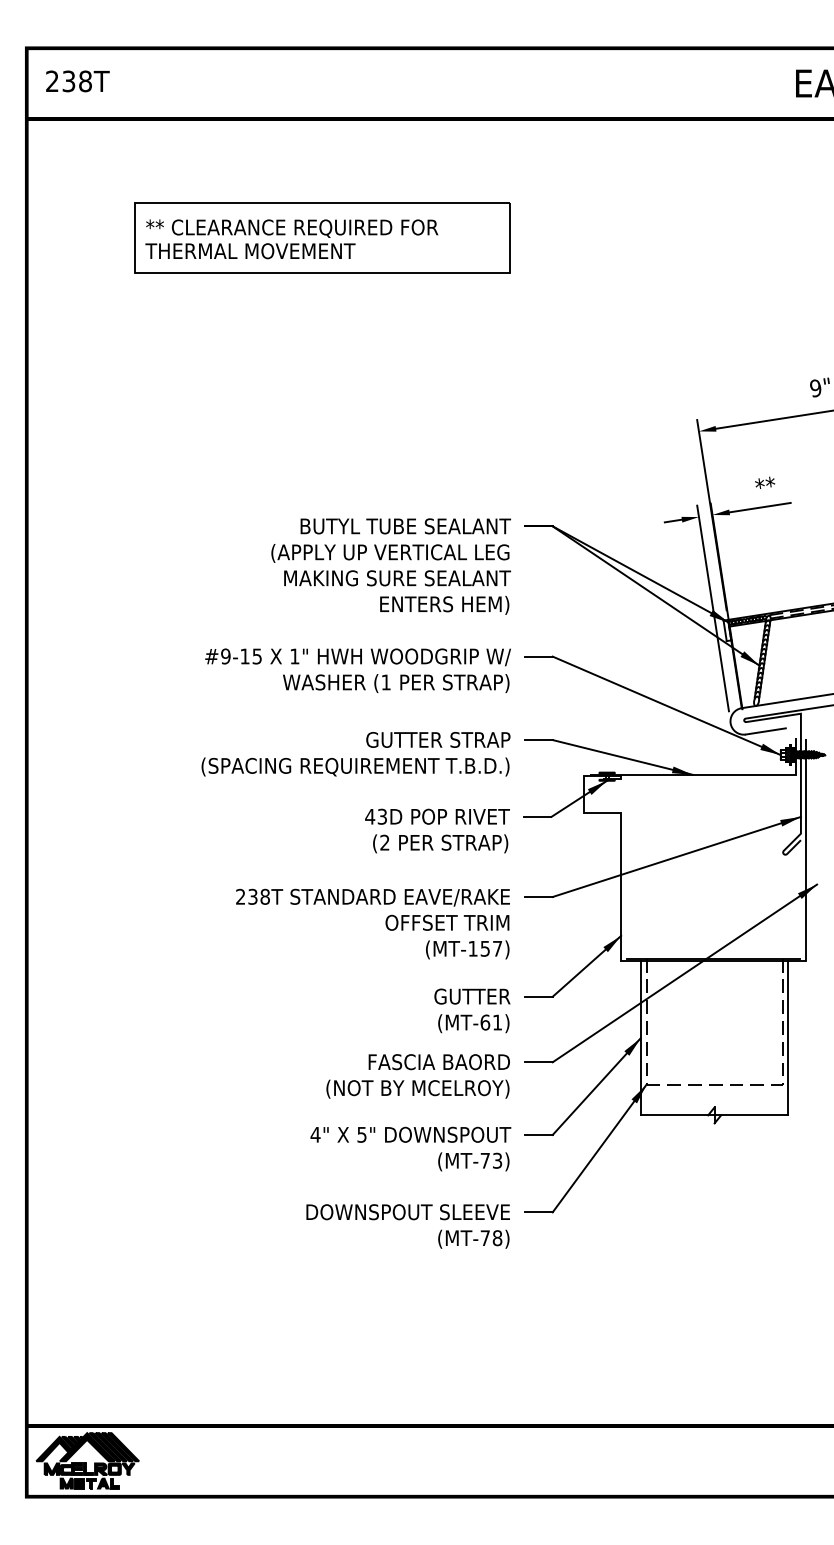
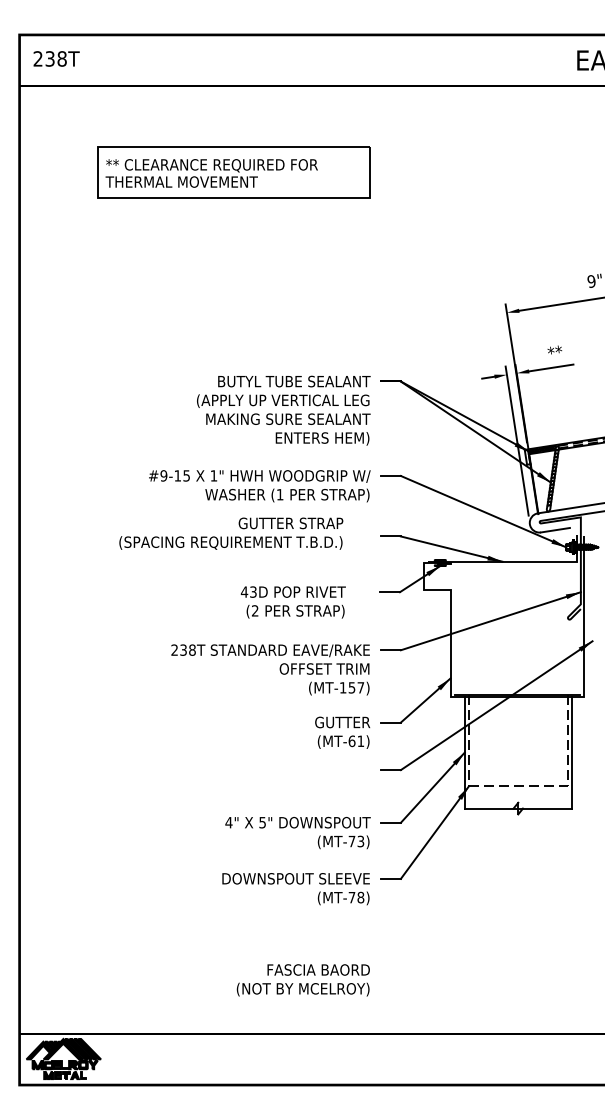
text: (356, 753) -> (231, 533), moved
text: (436, 831) -> (292, 602), moved
text: (417, 1076) -> (302, 980), moved

